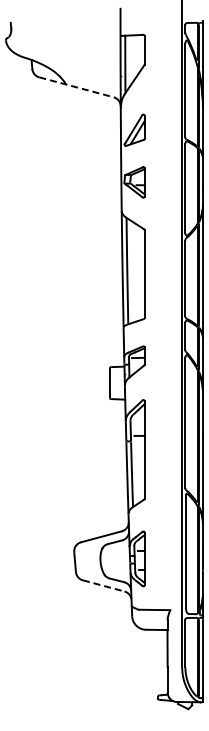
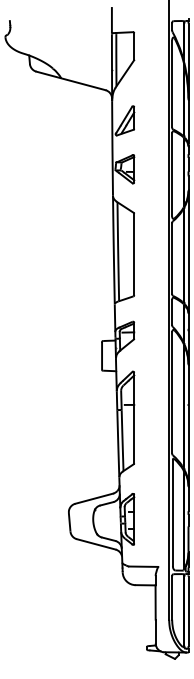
line: (76, 87) -> (70, 81), dashed -> solid
line: (103, 585) -> (96, 543), dashed -> solid

